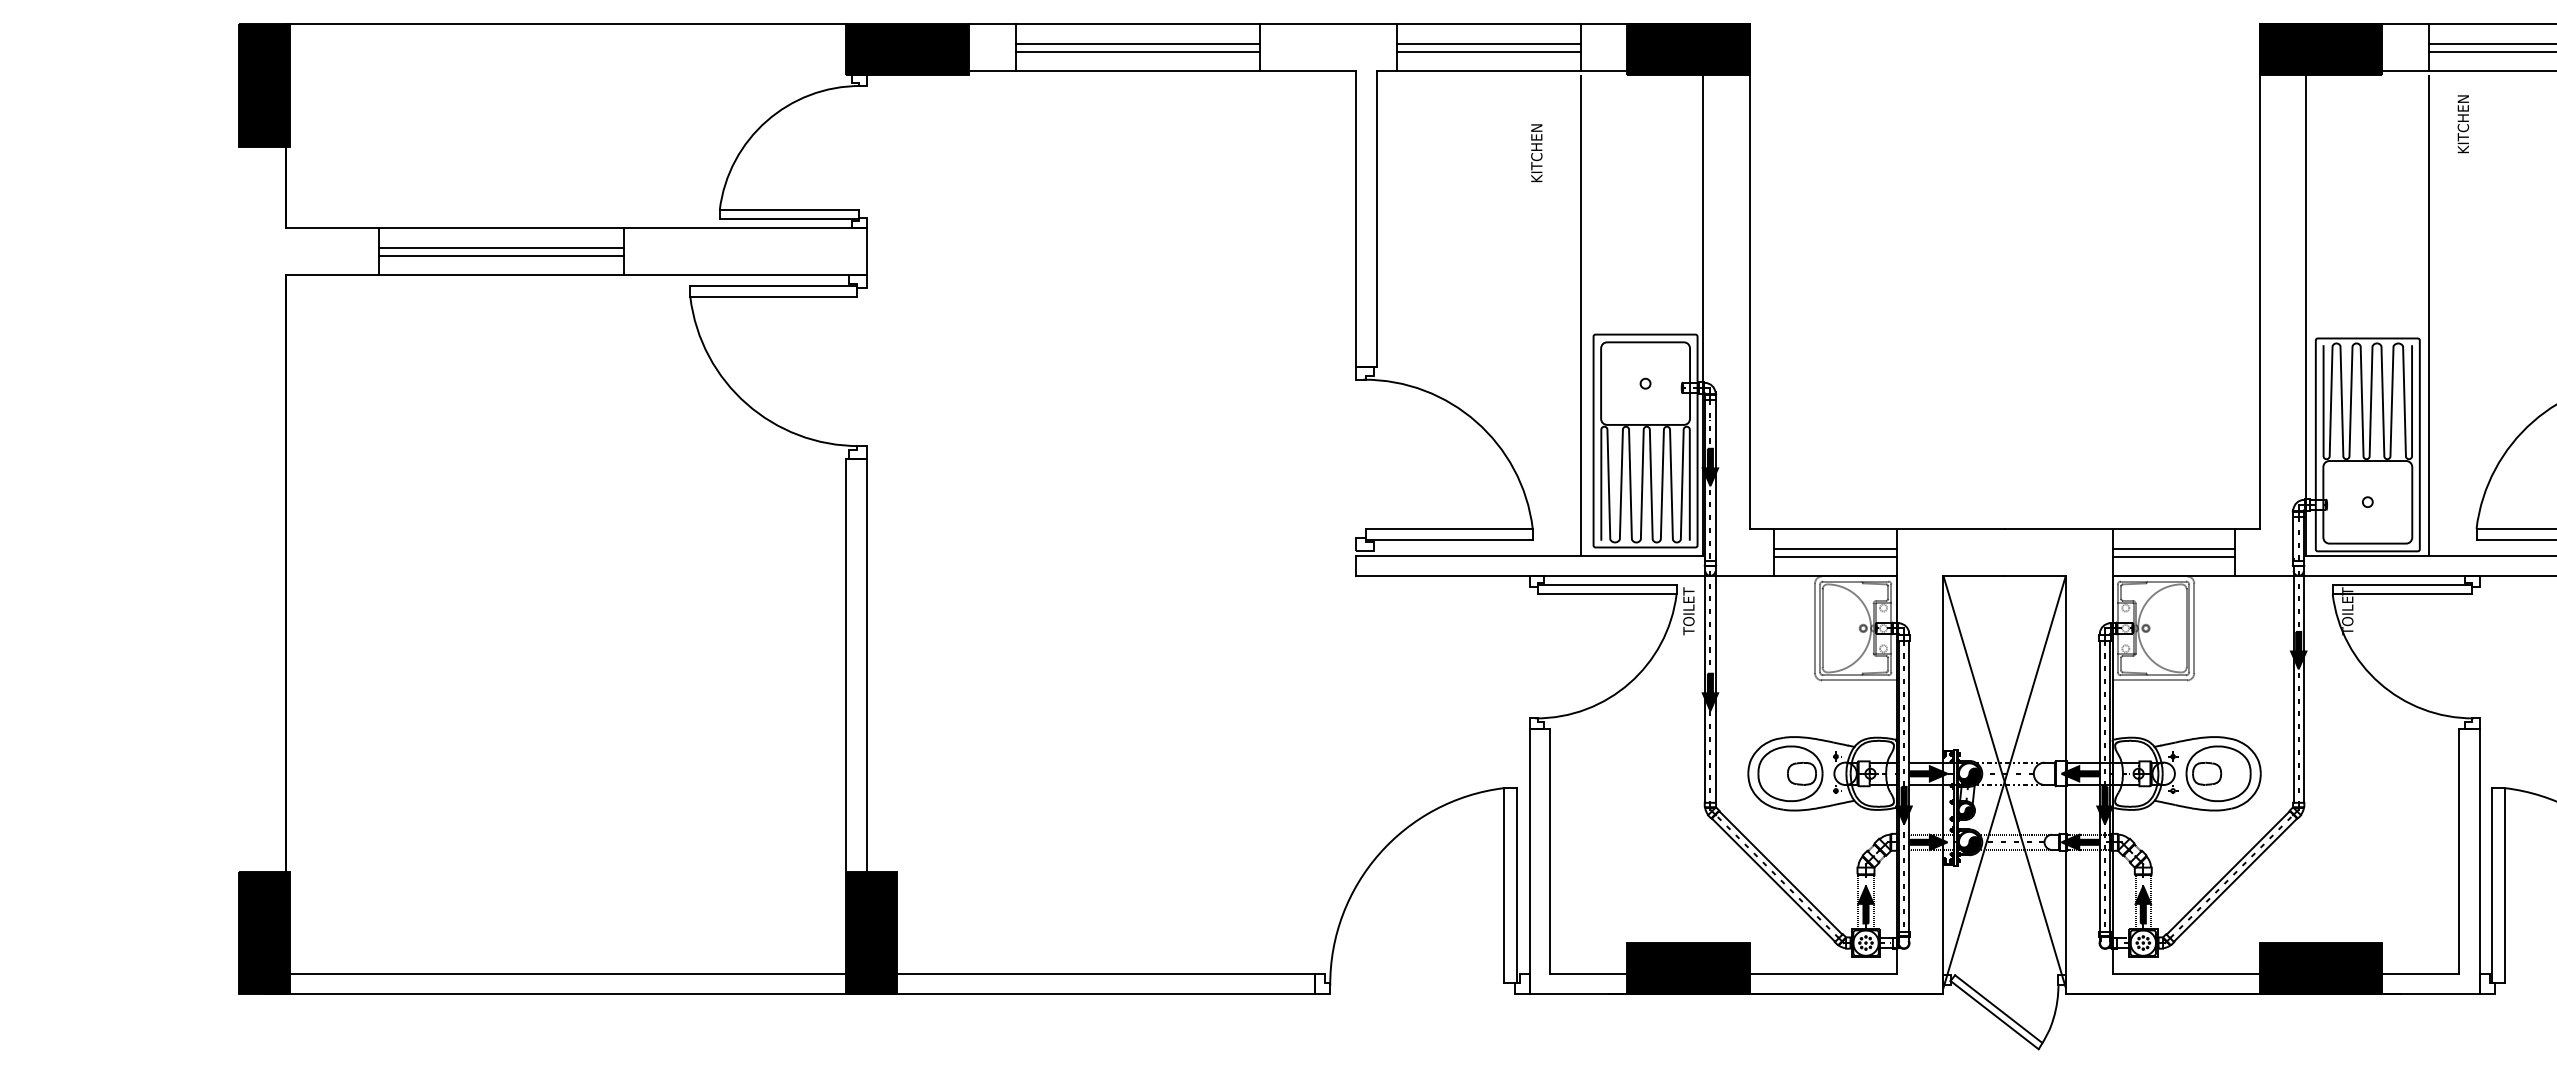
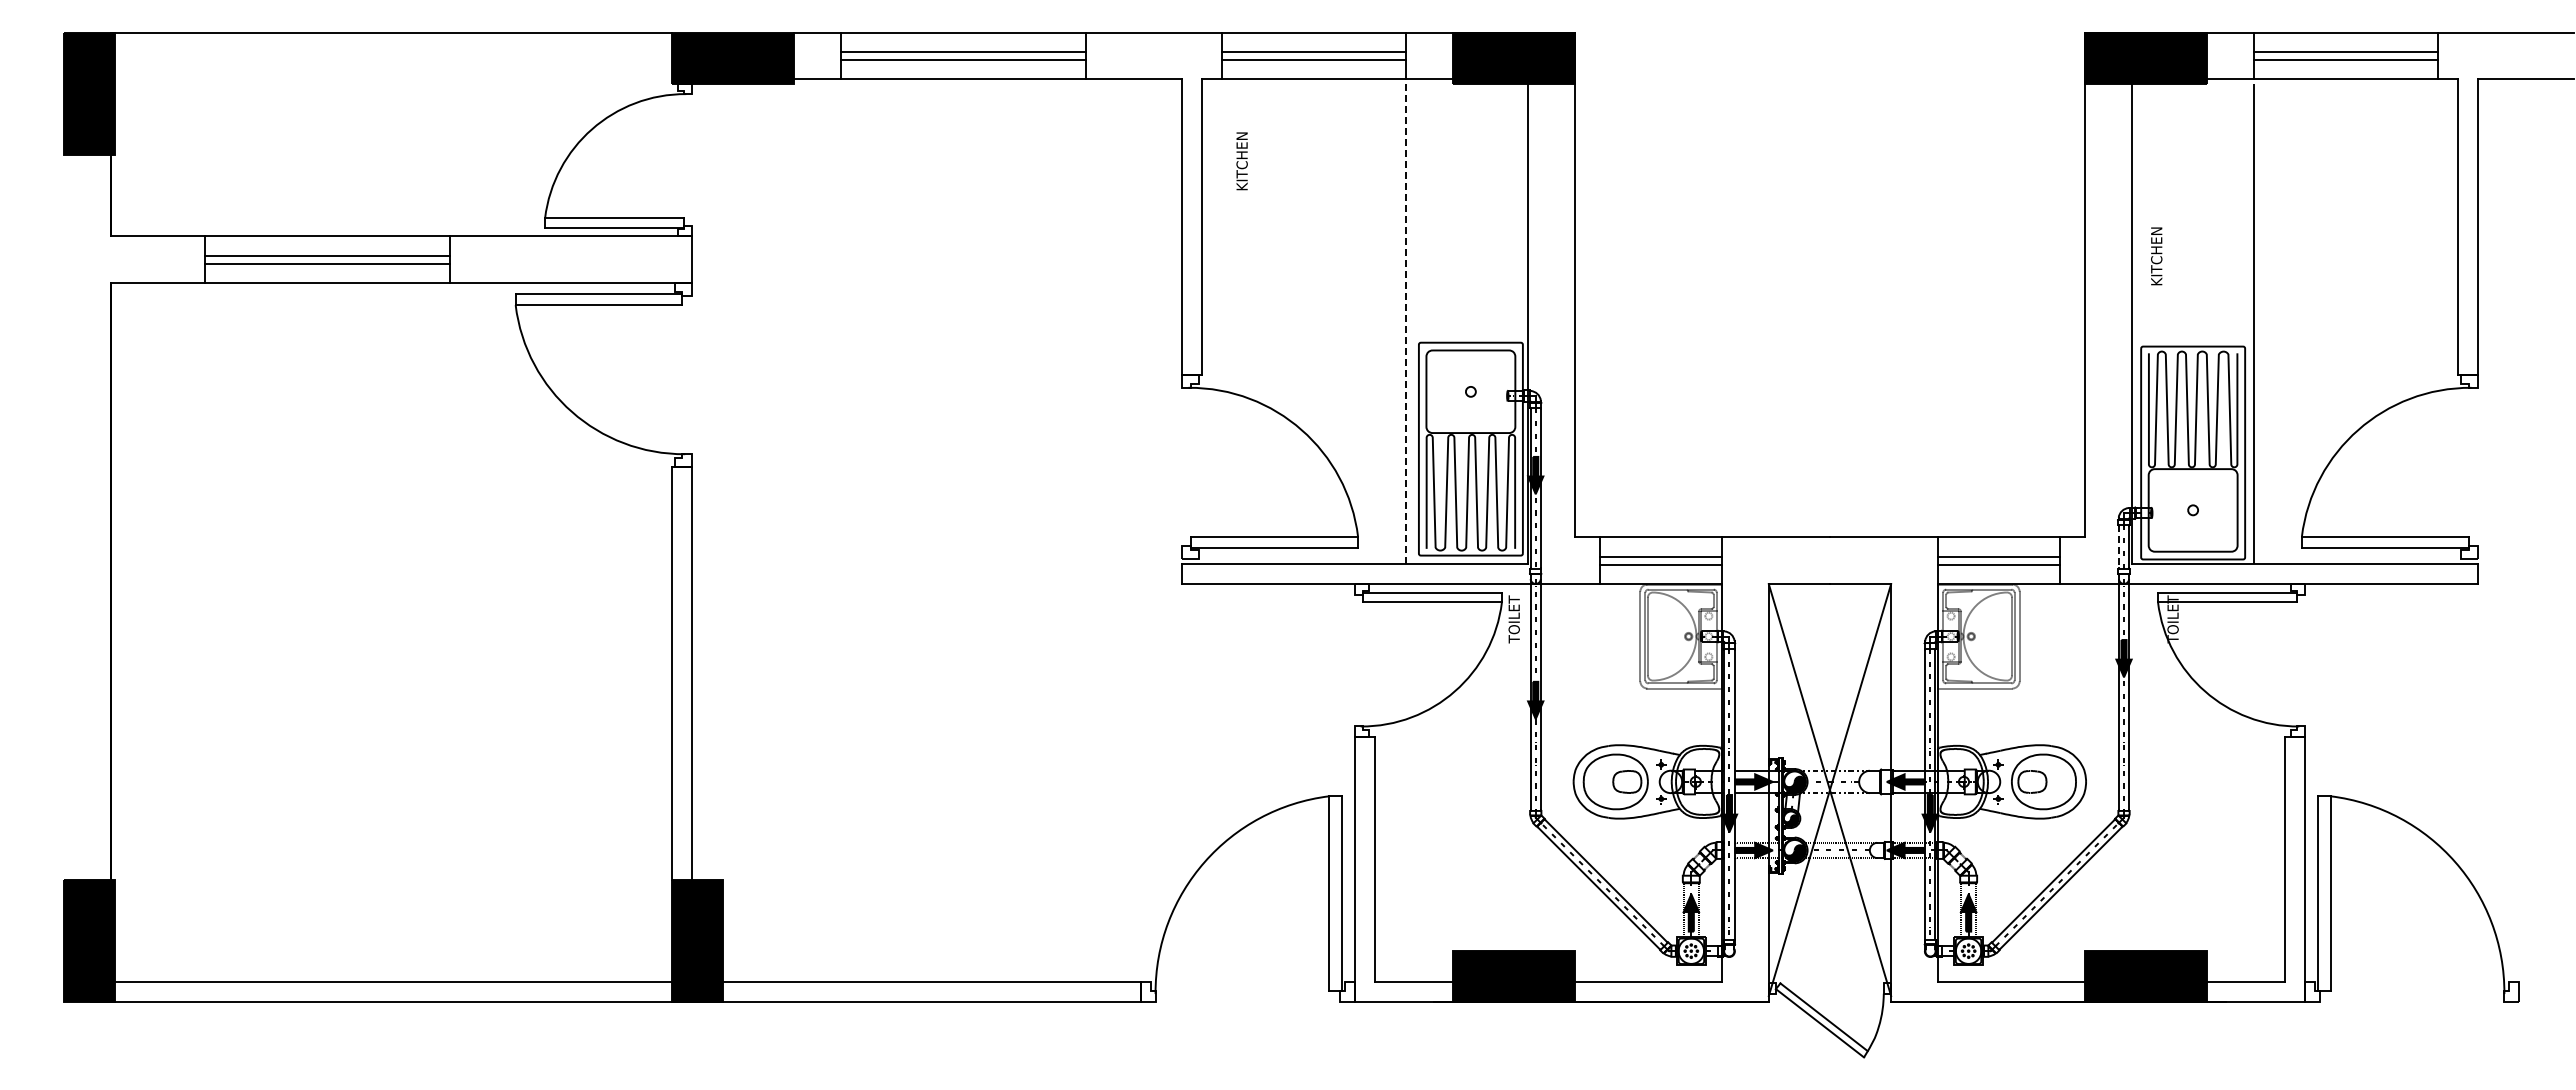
text: (2463, 124) -> (2156, 256), moved
text: (1536, 153) -> (1241, 161), moved
line: (1580, 316) -> (1405, 324), solid -> dashed
line: (2293, 538) -> (2118, 546), solid -> dashed

